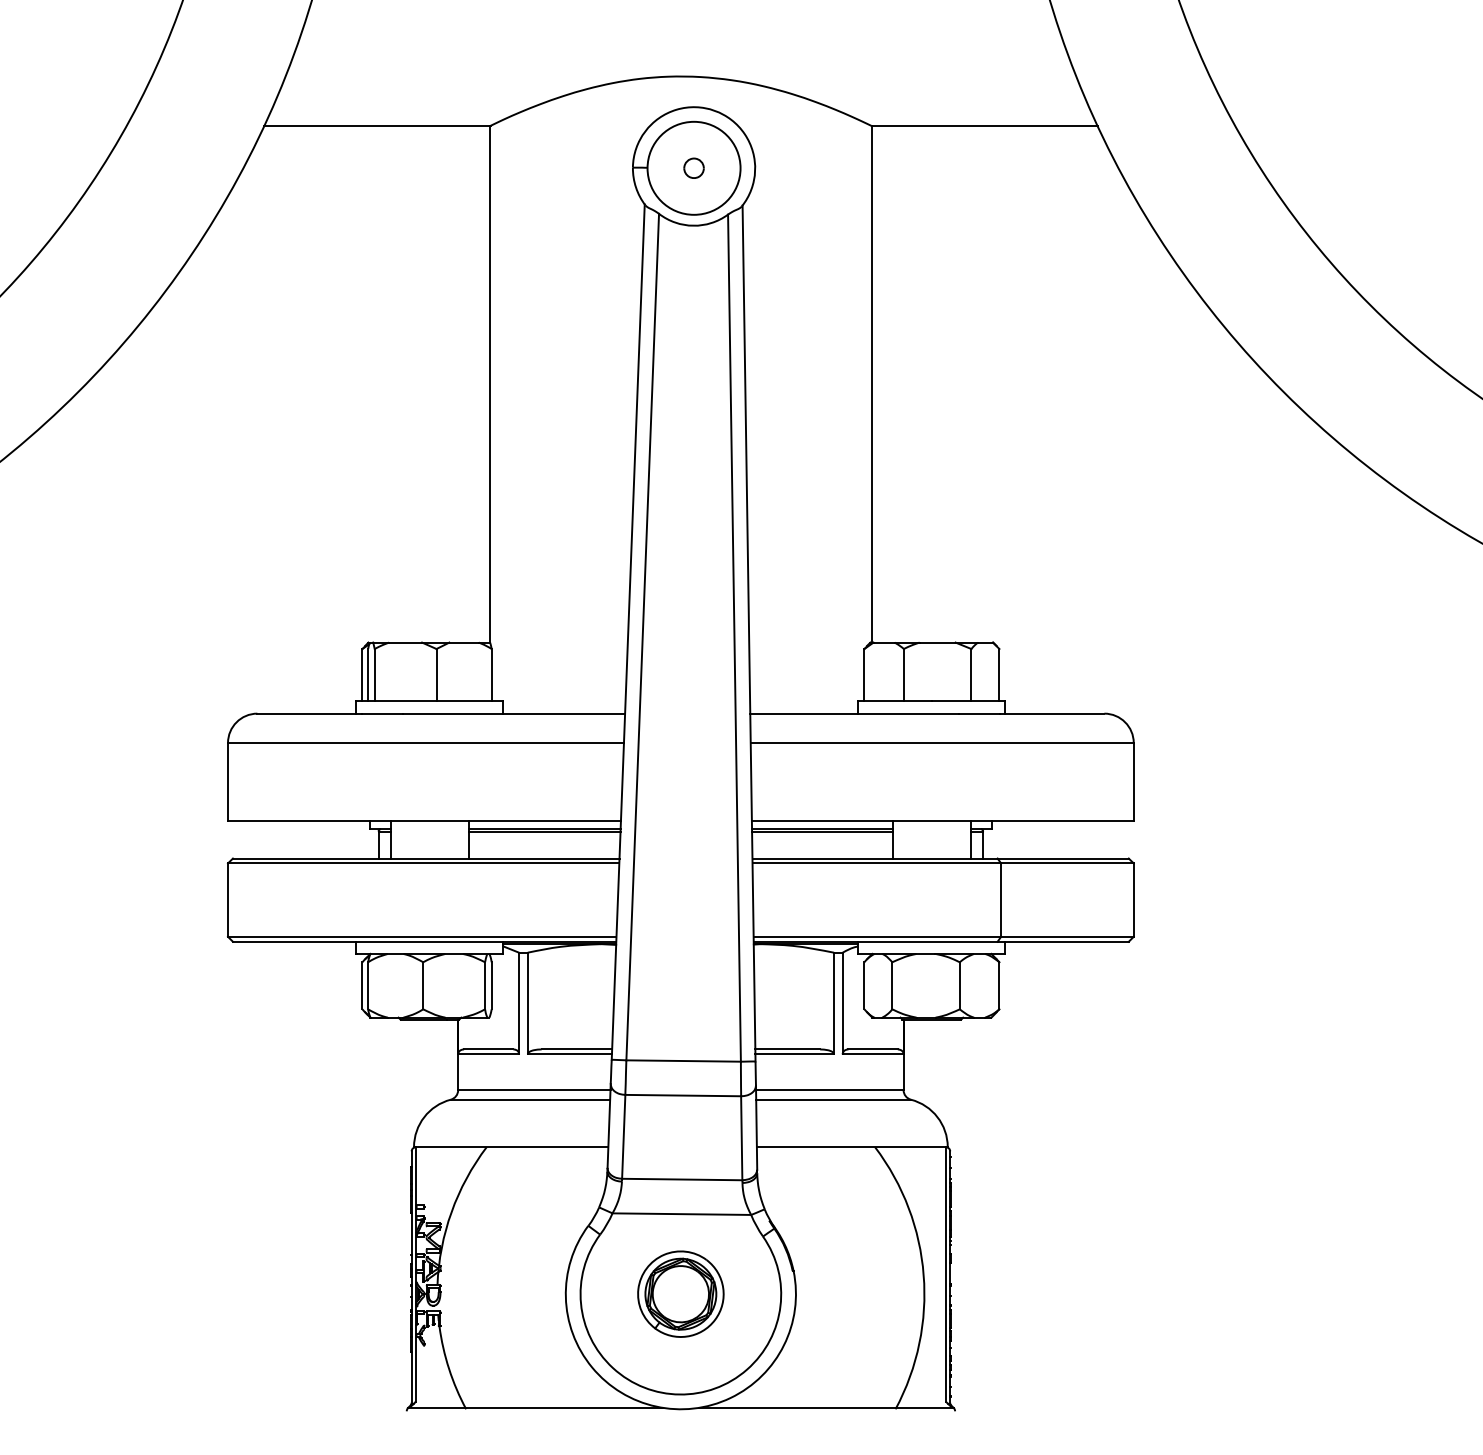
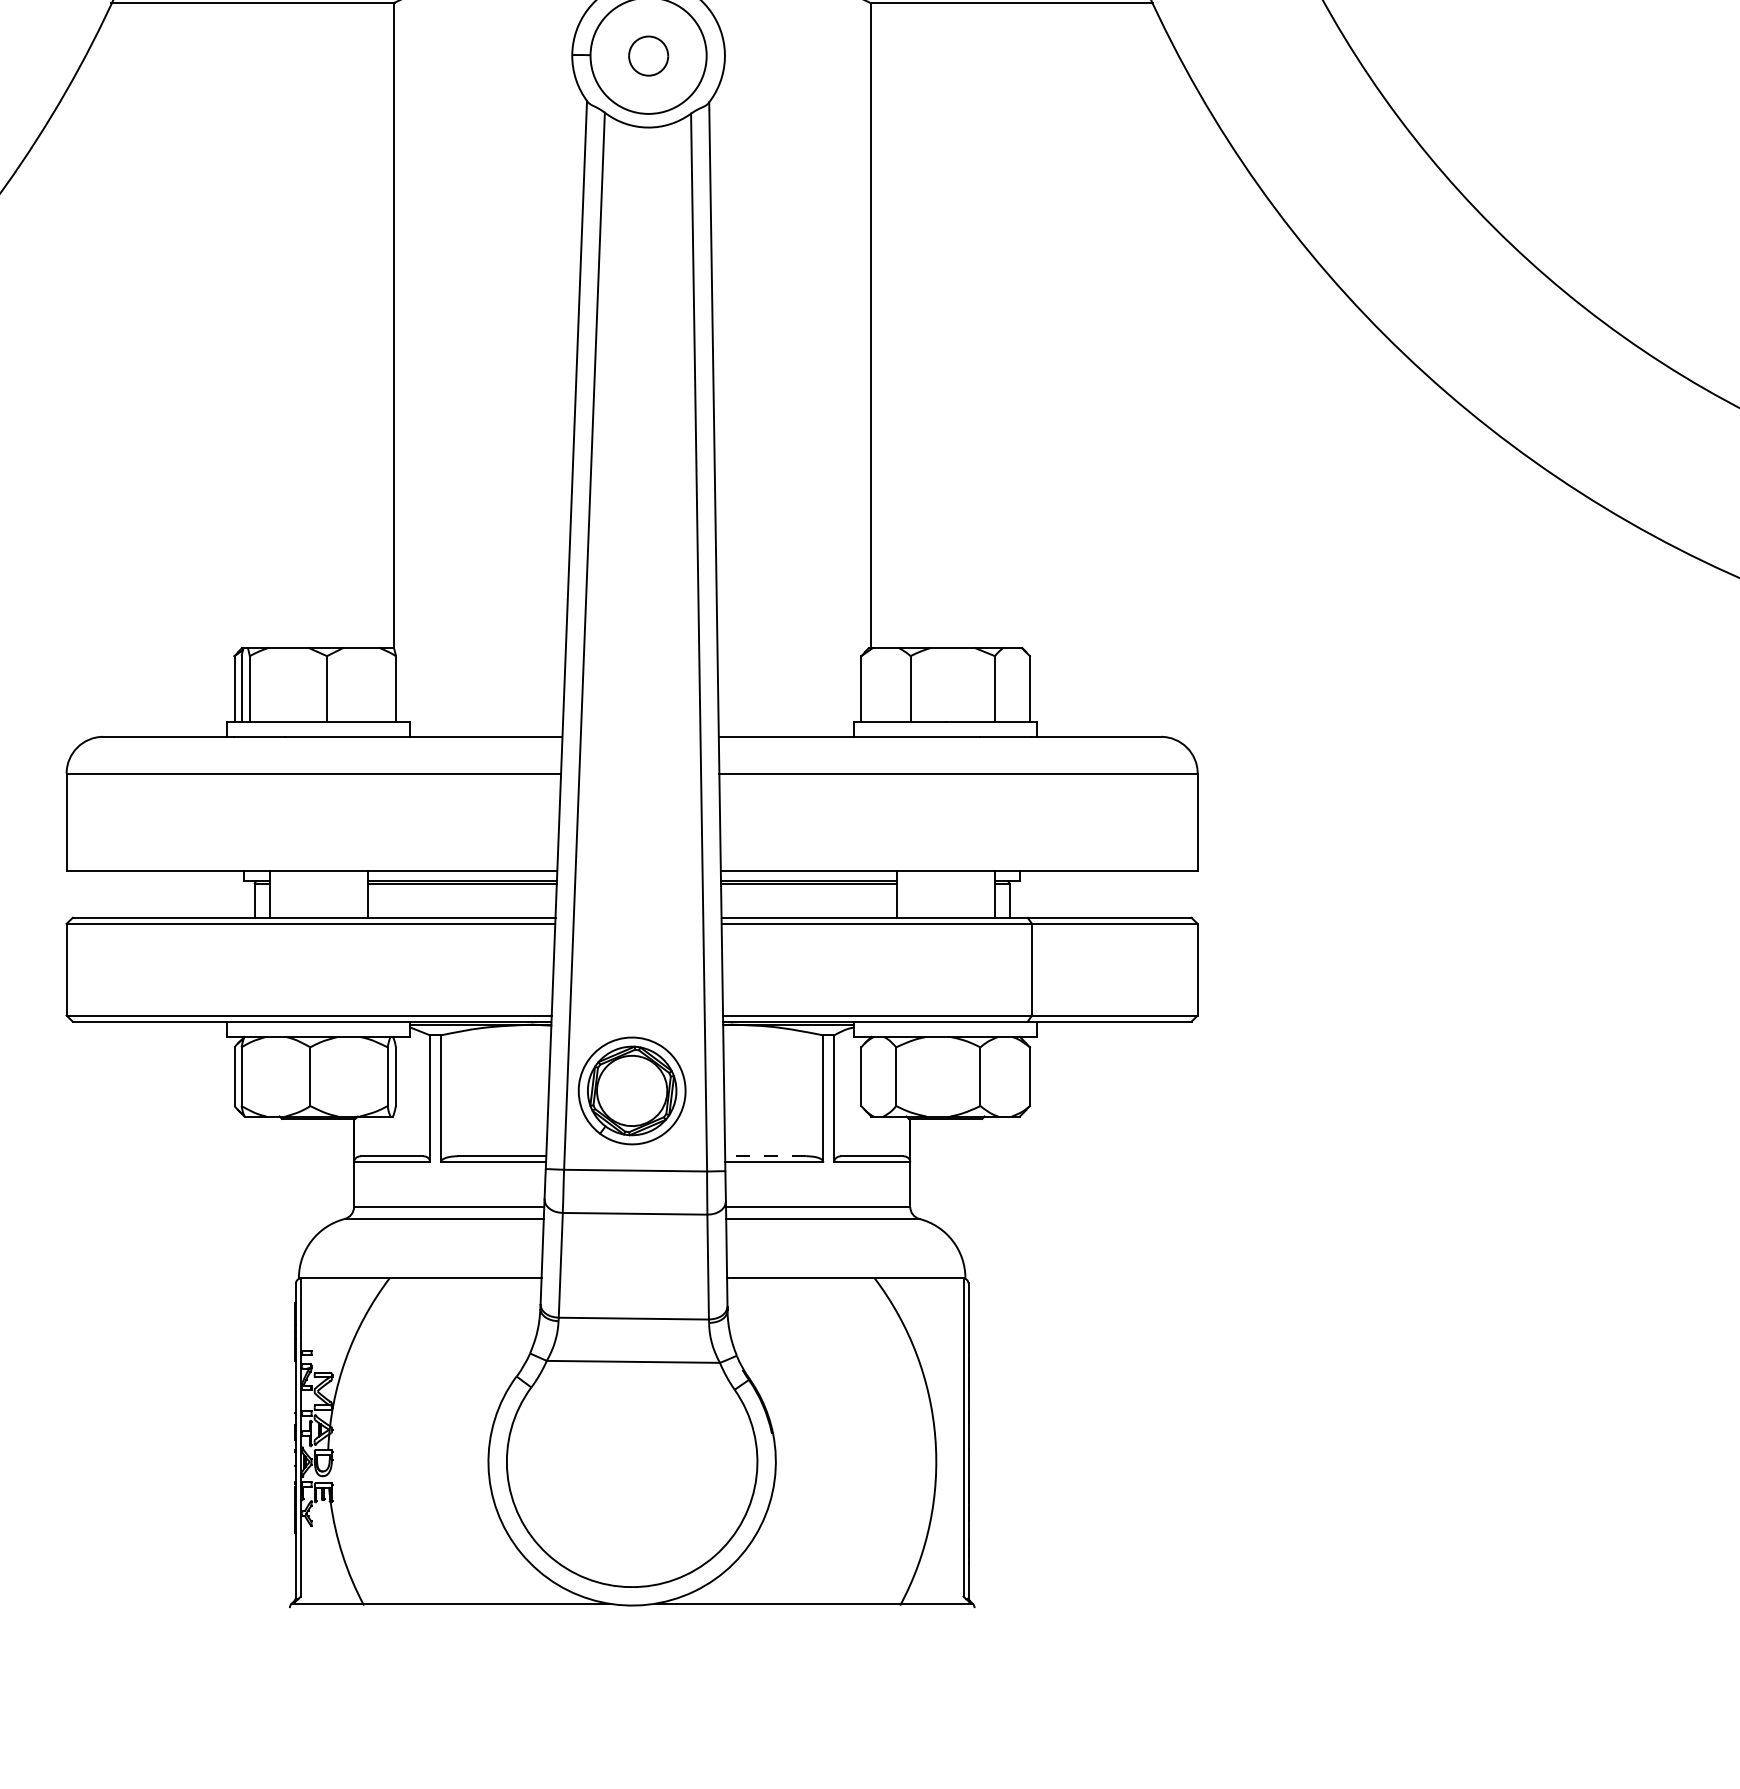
part: (693, 167) -> (647, 54), size x1.6
line: (787, 1049) -> (765, 1156), solid -> dashed
part: (680, 1293) -> (631, 1090), moved

